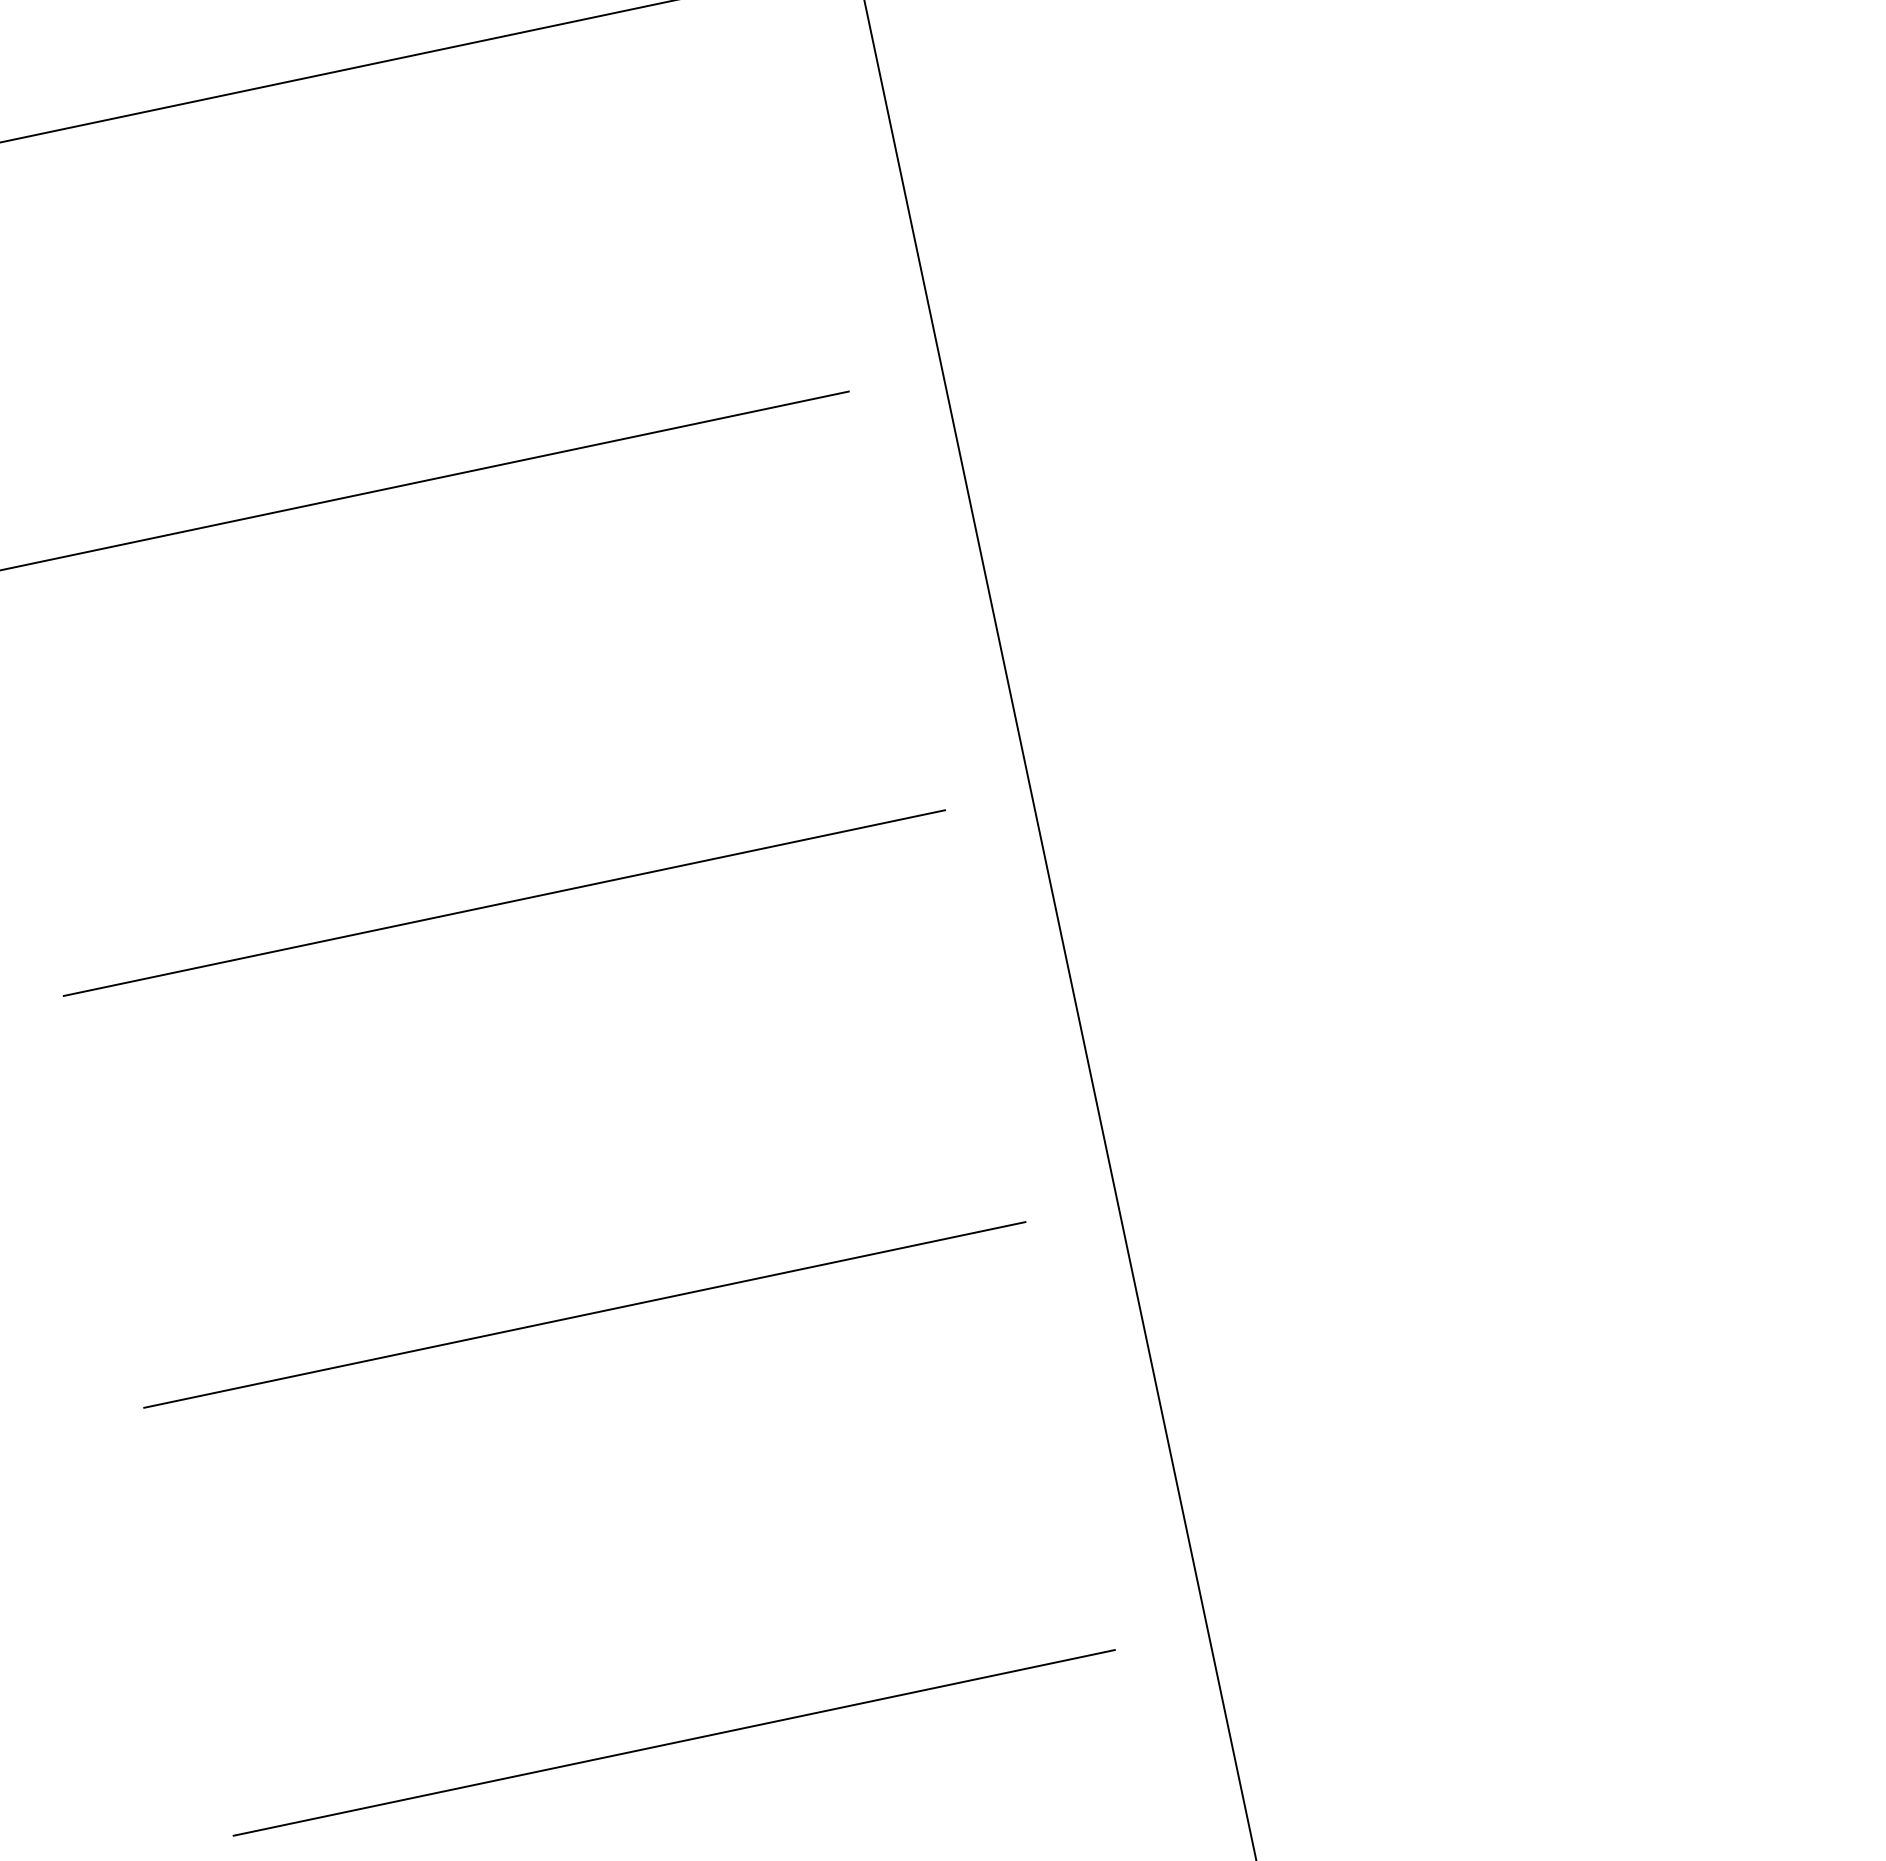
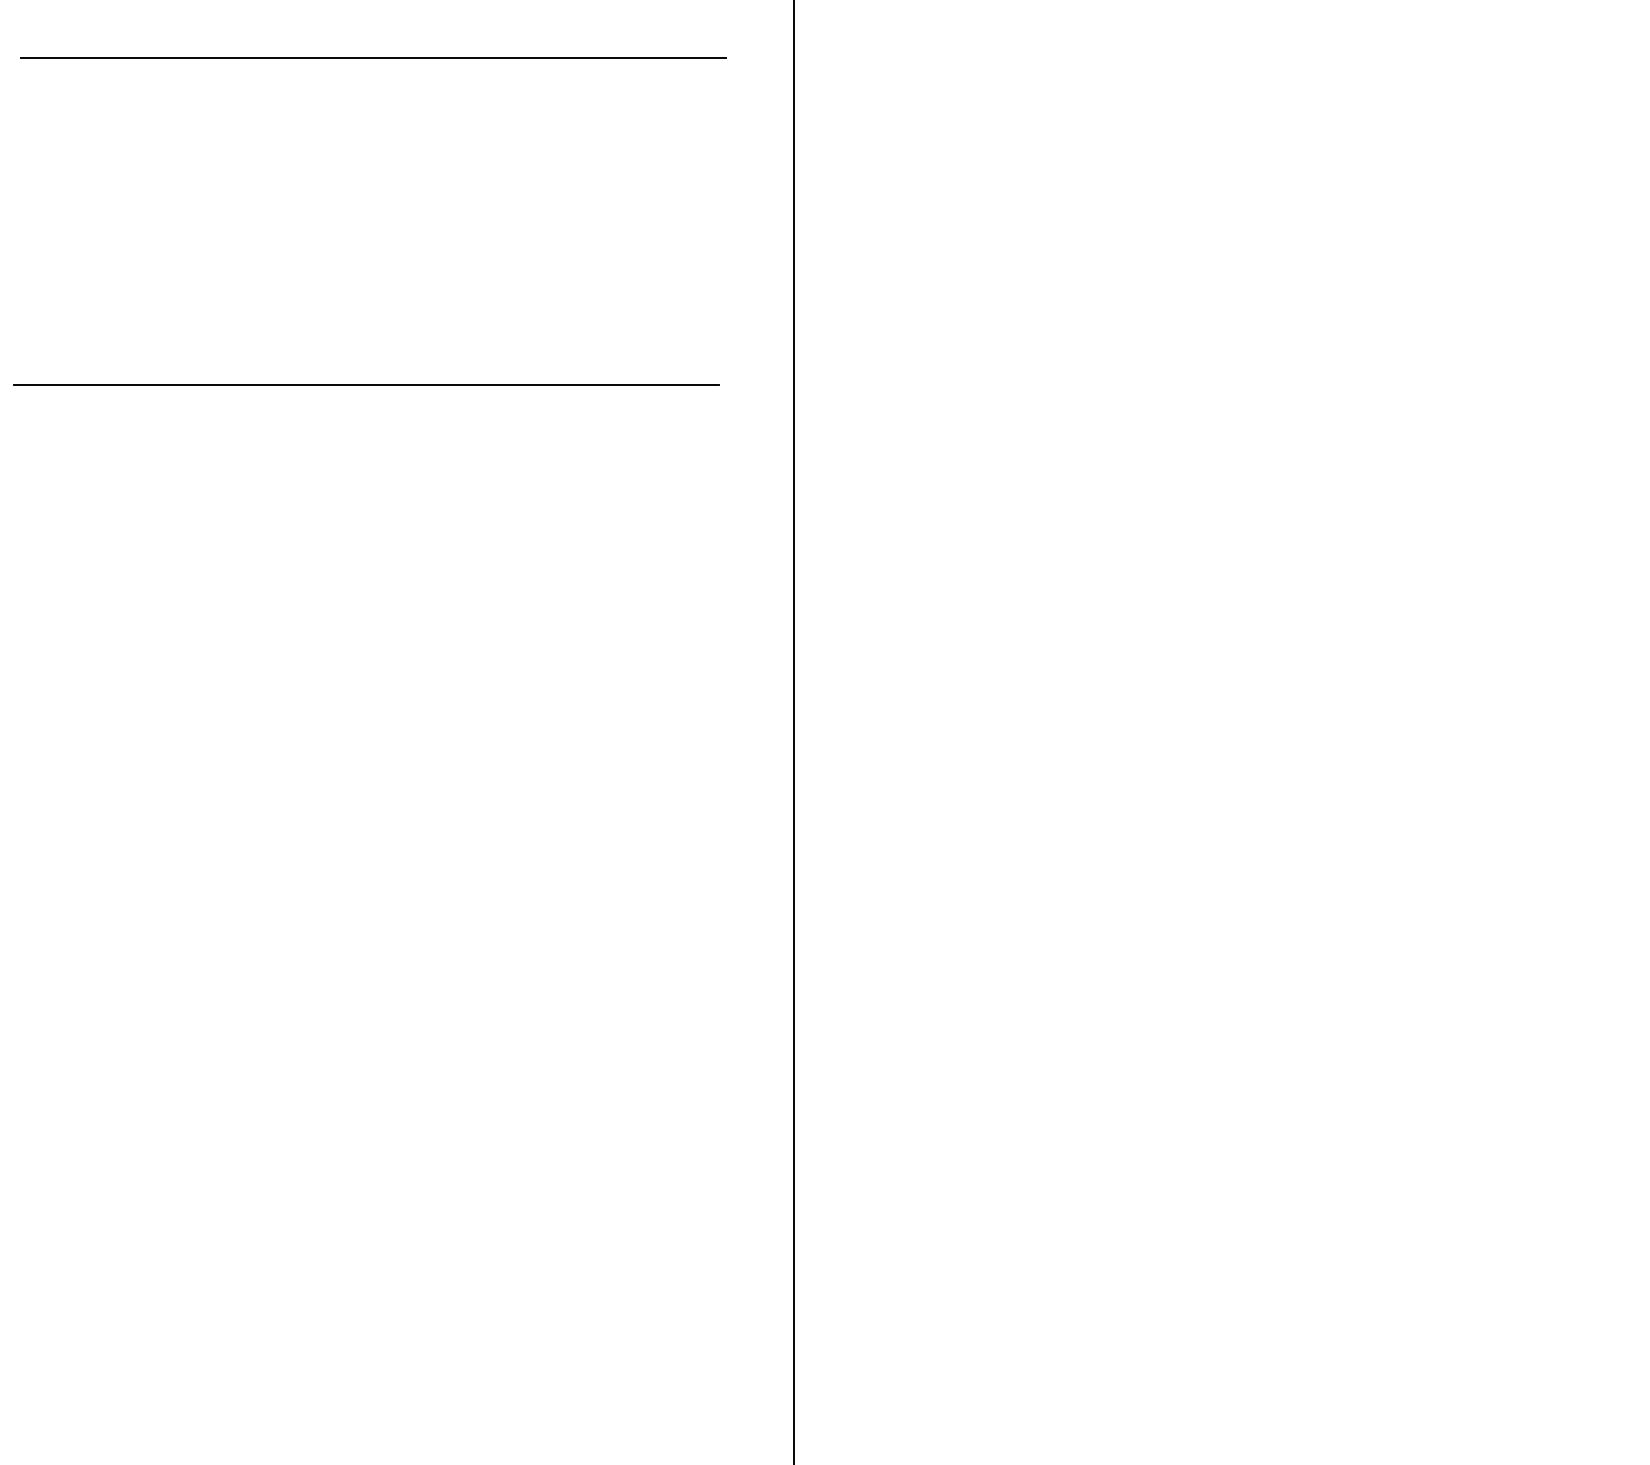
line: (503, 903) -> (371, 721), removed
line: (584, 1314) -> (367, 1049), removed
line: (673, 1743) -> (366, 1392), removed

